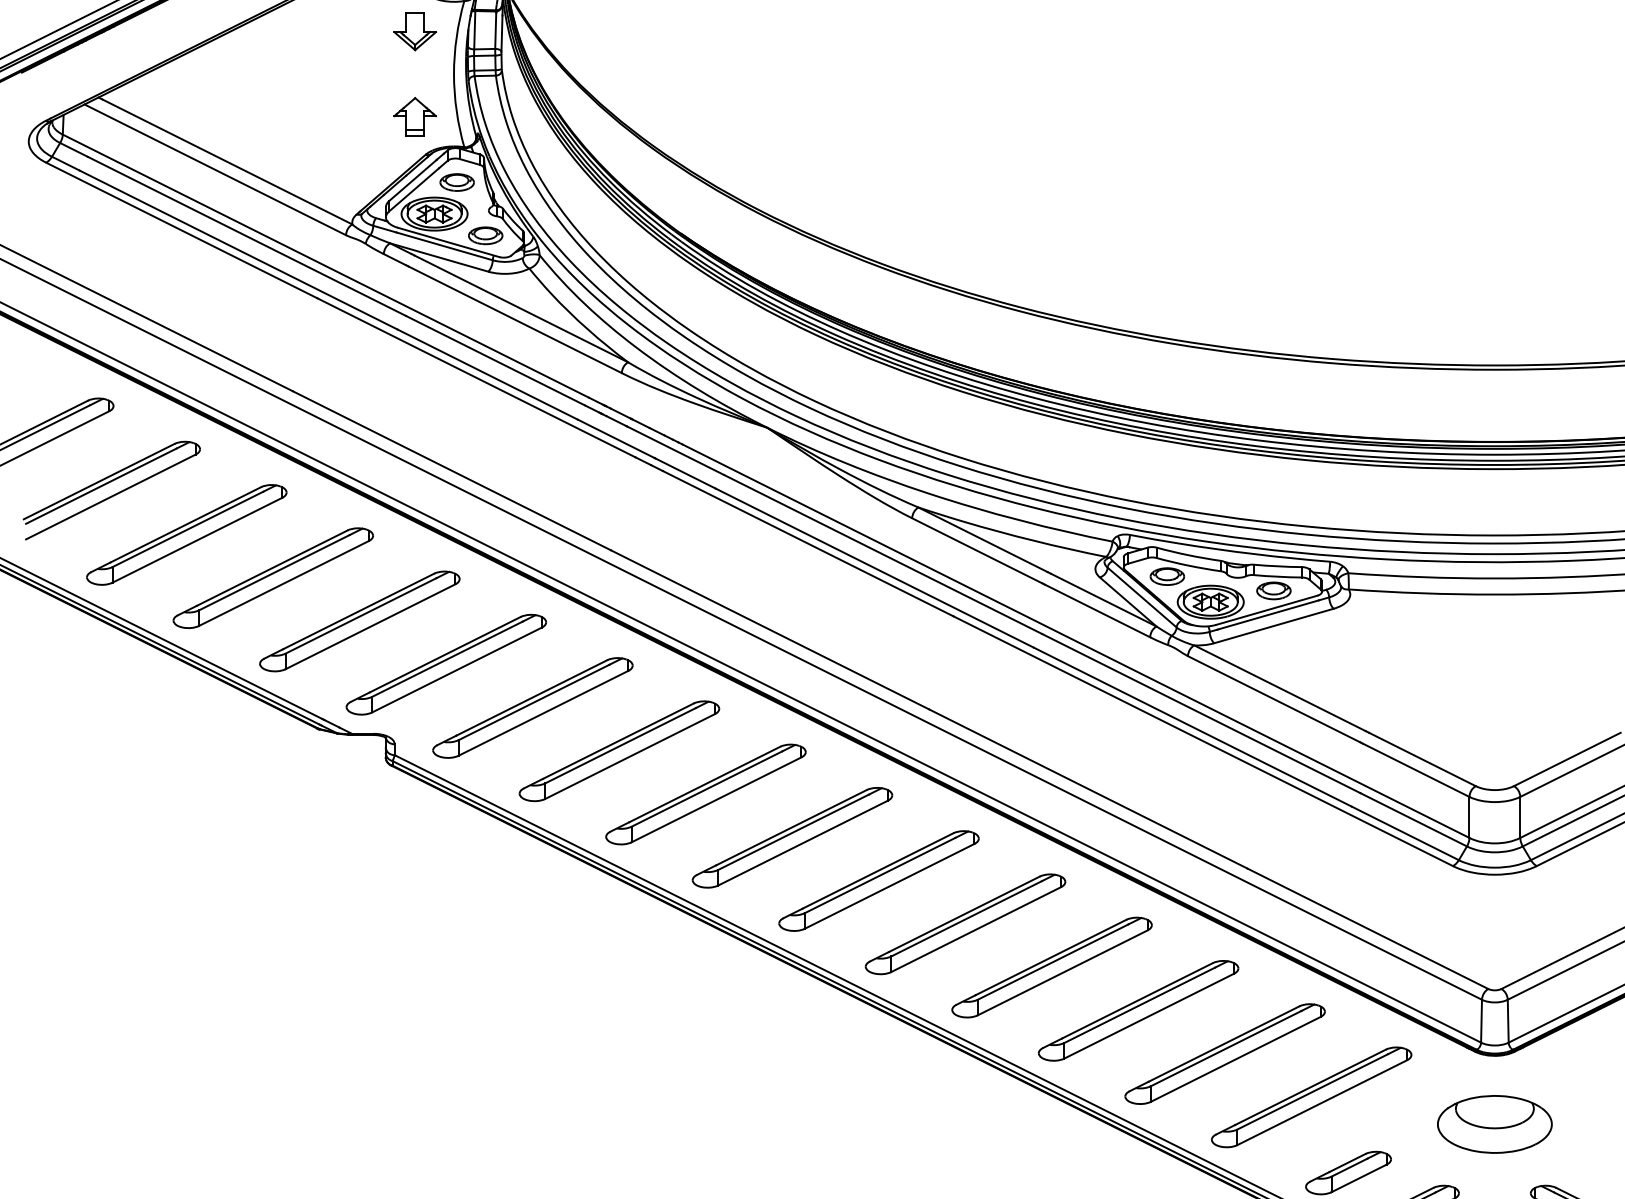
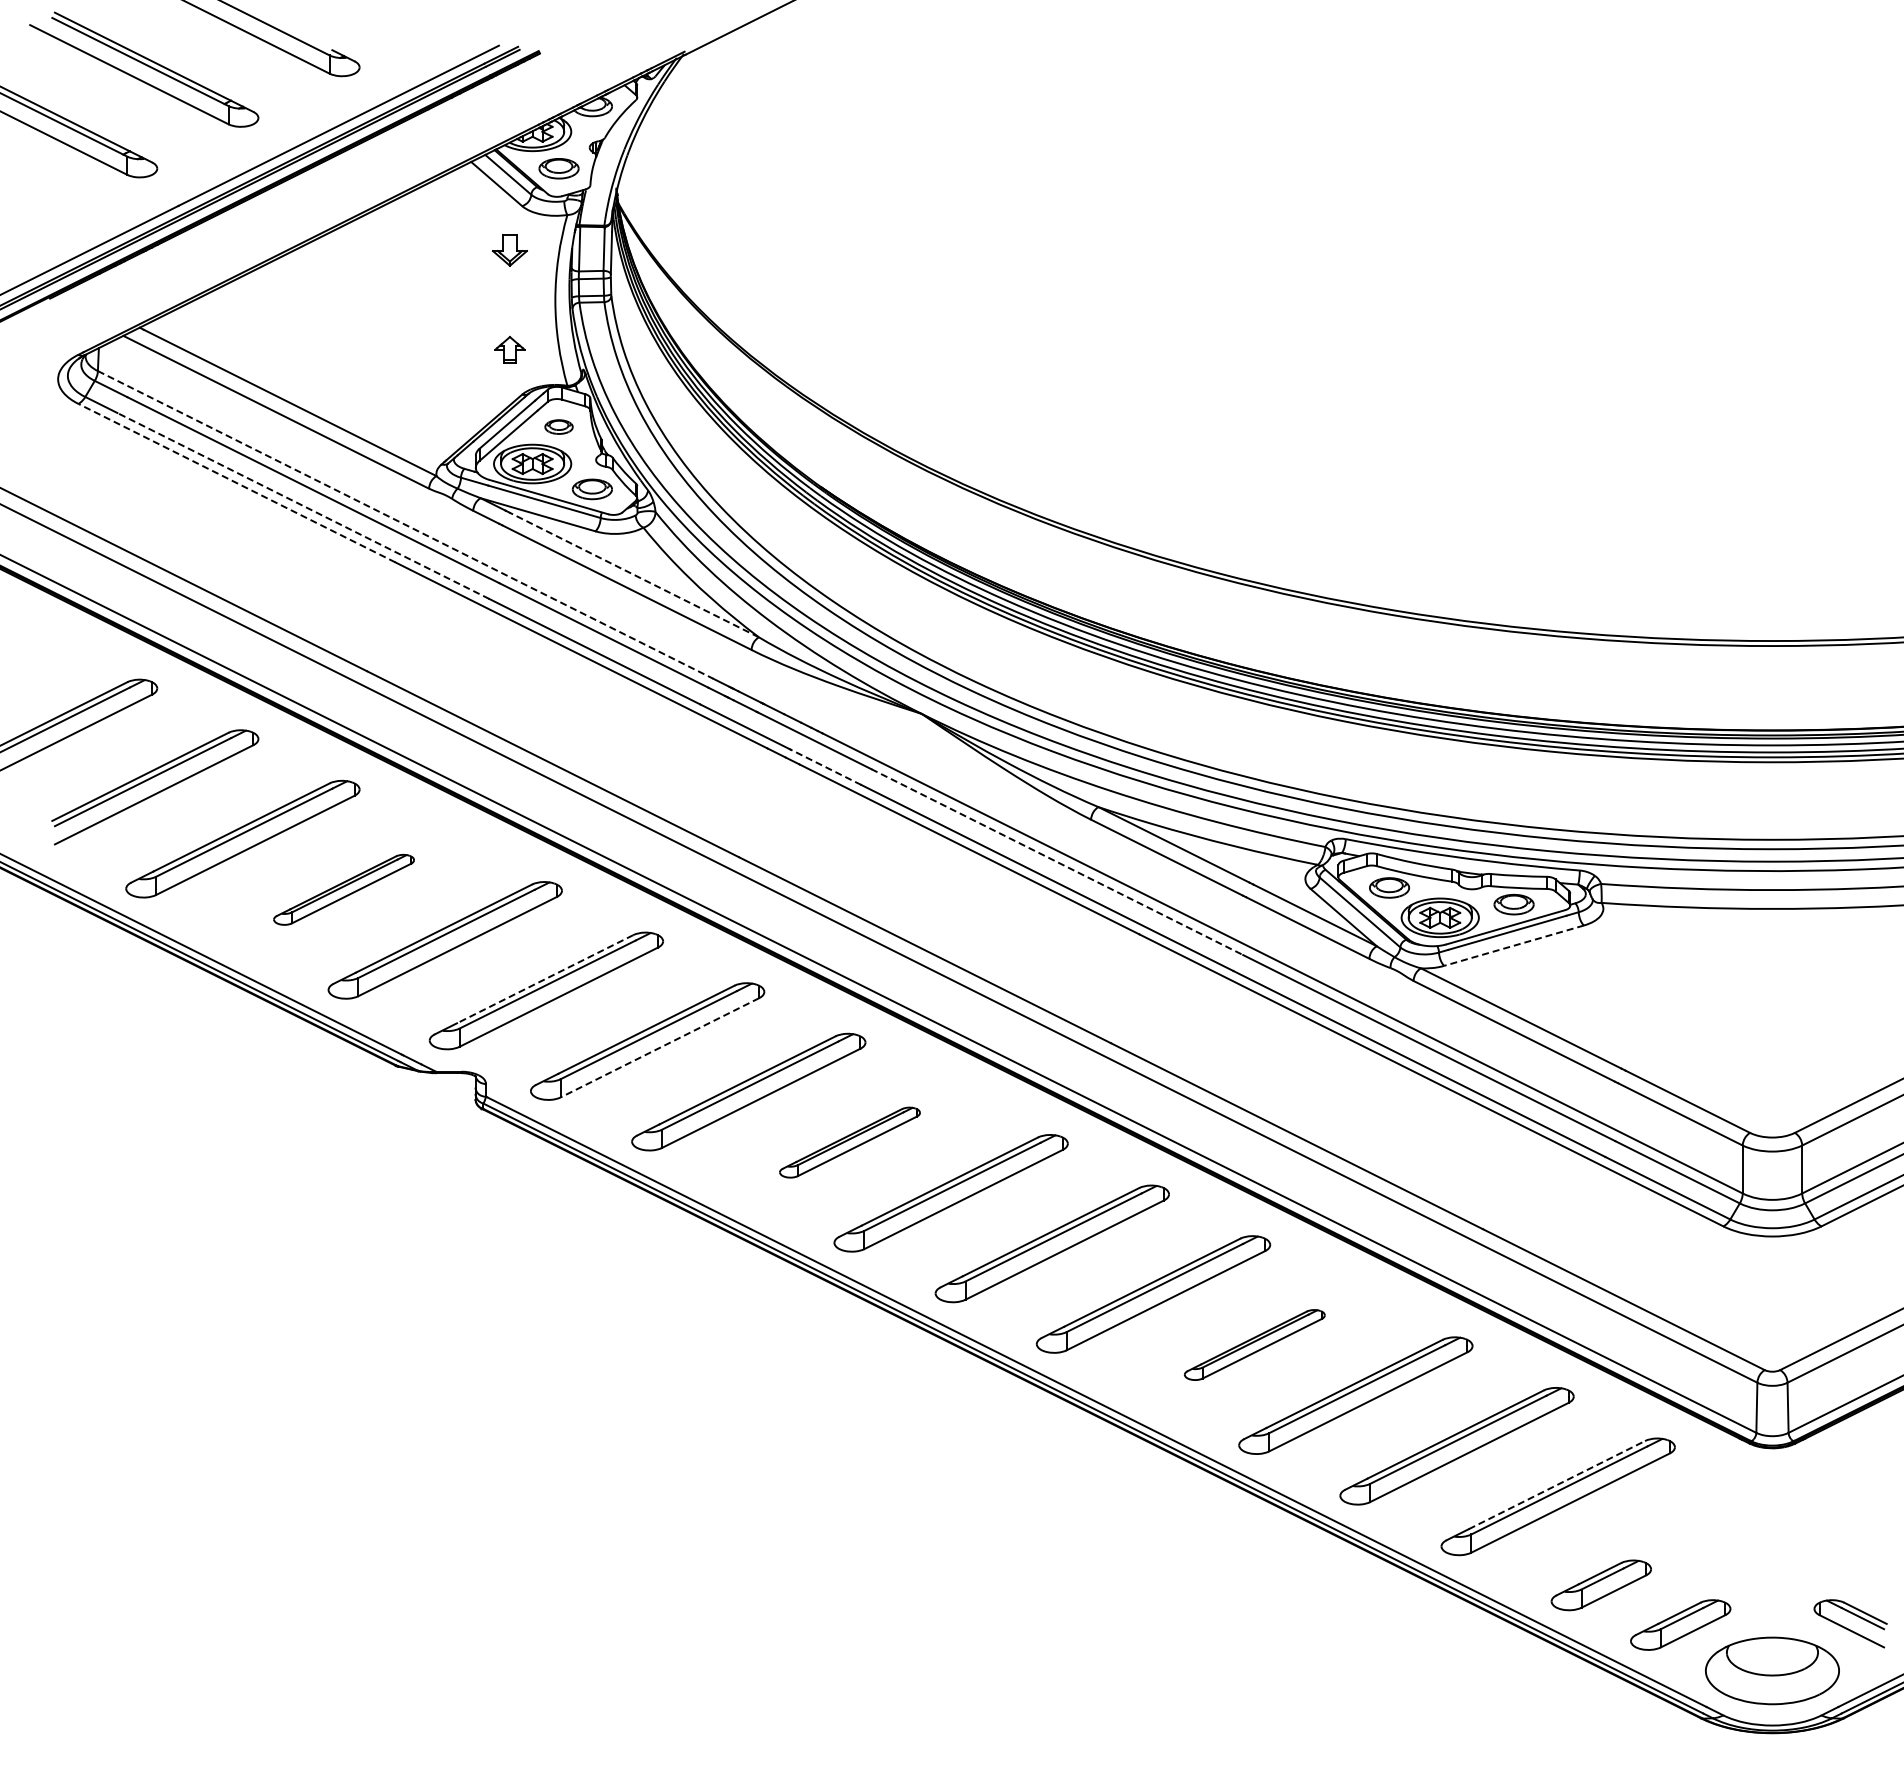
part: (414, 31) -> (509, 250), size x0.7
part: (414, 116) -> (509, 349), size x0.6
part: (456, 182) -> (558, 426), size x0.7
line: (181, 229) -> (236, 482), solid -> dashed
line: (238, 250) -> (303, 506), solid -> dashed
line: (325, 265) -> (405, 524), solid -> dashed
line: (520, 308) -> (633, 574), solid -> dashed
line: (685, 473) -> (825, 767), solid -> dashed
line: (883, 554) -> (1057, 862), solid -> dashed
part: (272, 577) -> (343, 889), size x0.6
line: (1274, 625) -> (1514, 945), solid -> dashed
line: (445, 654) -> (545, 979), solid -> dashed
line: (543, 713) -> (660, 1047), solid -> dashed
part: (705, 794) -> (849, 1142), size x0.6
part: (1051, 967) -> (1254, 1344), size x0.6
line: (1310, 1087) -> (1556, 1485), solid -> dashed
part: (1494, 1124) -> (1772, 1528), removed

